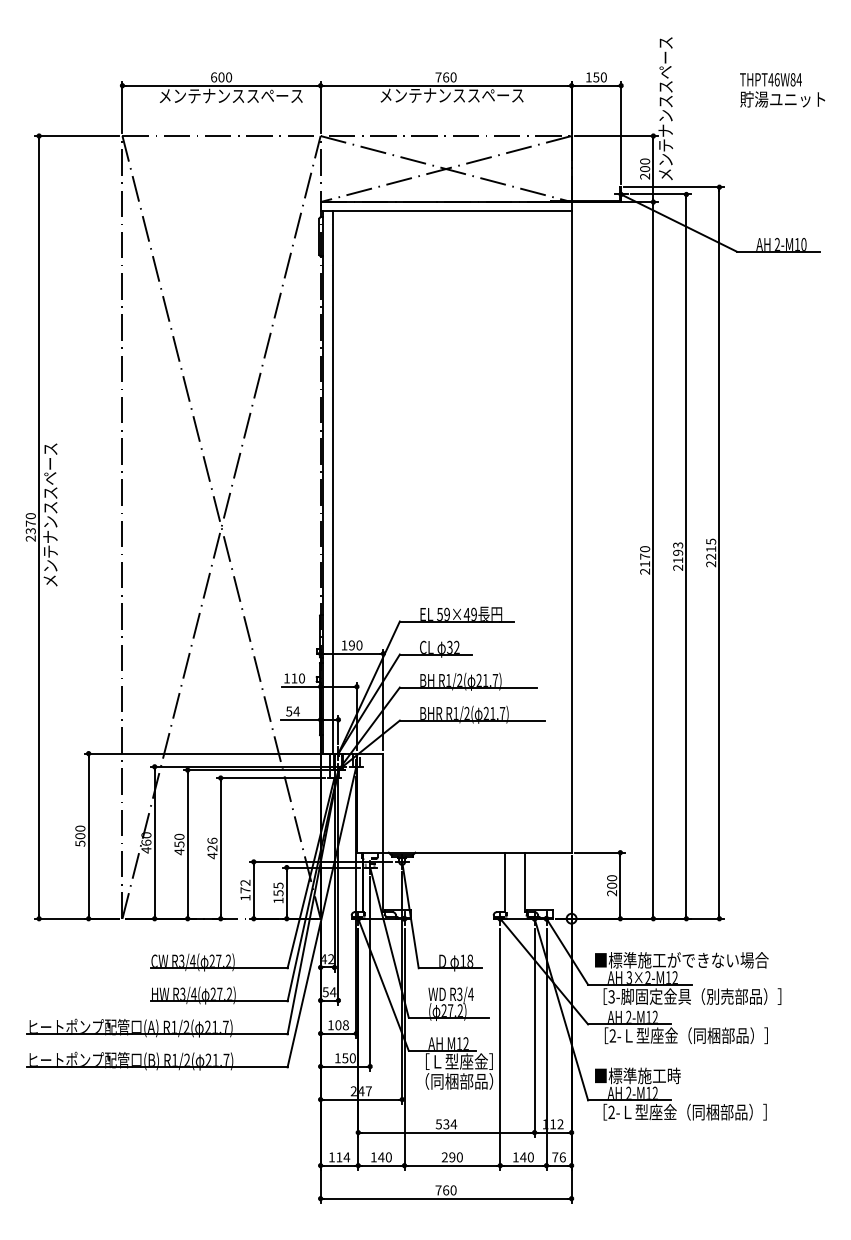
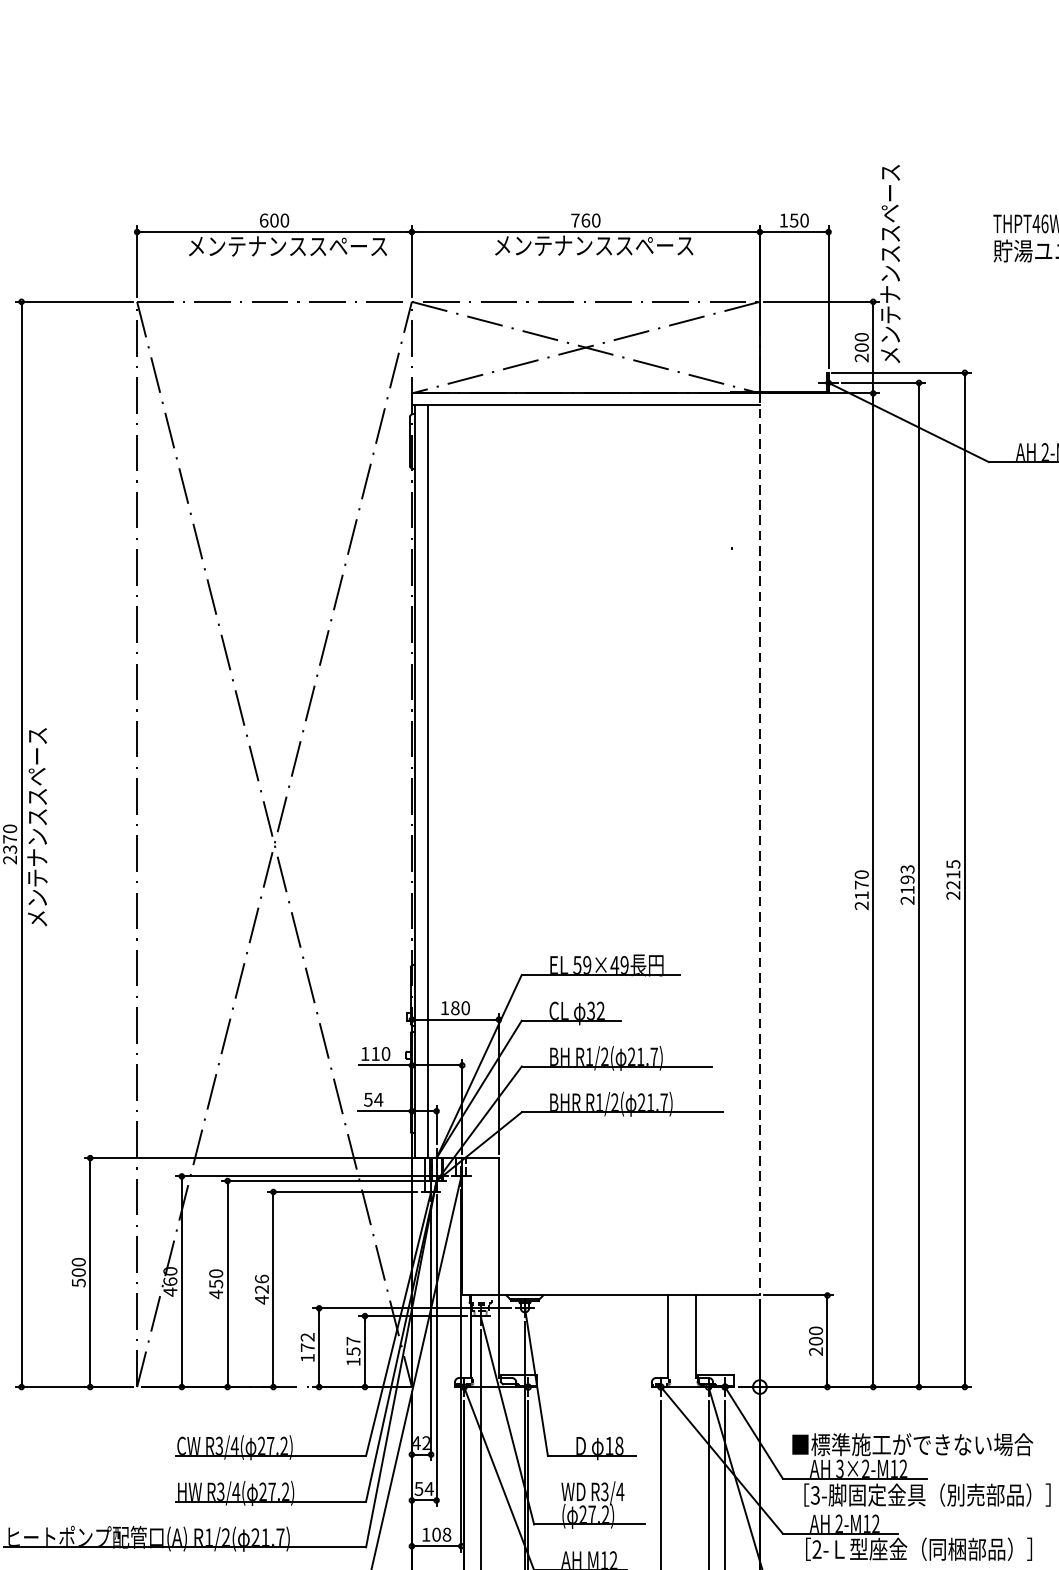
line: (571, 527) -> (759, 844), solid -> dashed
text: (351, 645) -> (454, 1008), 190 -> 180
text: (278, 885) -> (353, 1340), 155 -> 157

